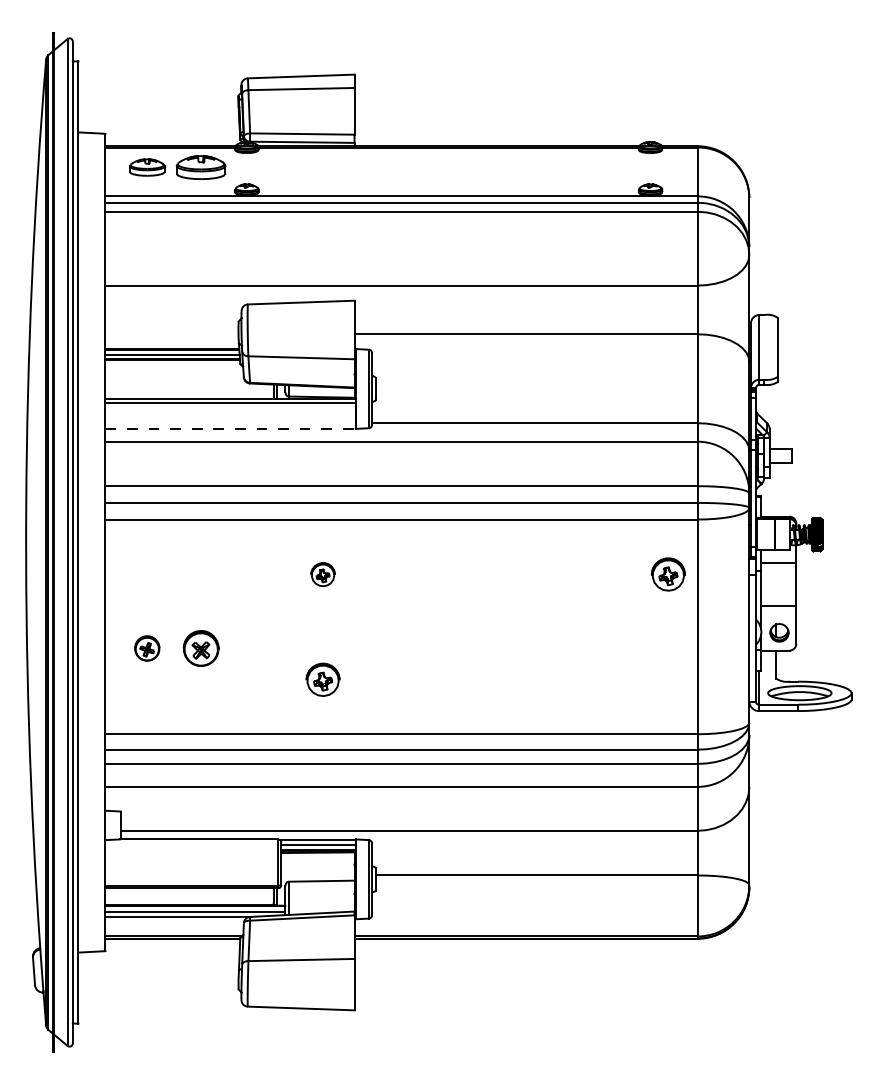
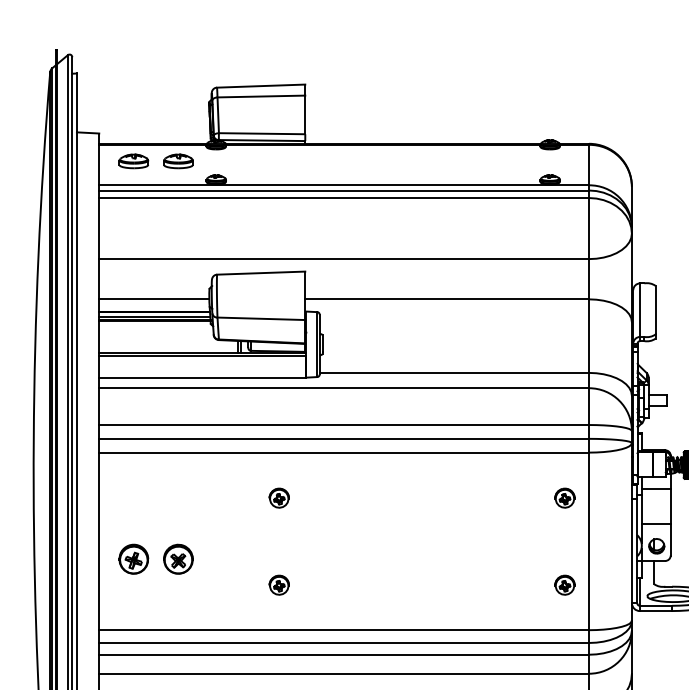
part: (201, 167) -> (178, 161), size x0.71
line: (171, 334) -> (153, 299), added
line: (231, 428) -> (203, 377), dashed -> solid
part: (668, 574) -> (565, 498), size x0.71
part: (147, 648) -> (134, 559), size x1.43
part: (322, 679) -> (278, 584), size x0.71
part: (668, 679) -> (565, 584), added

